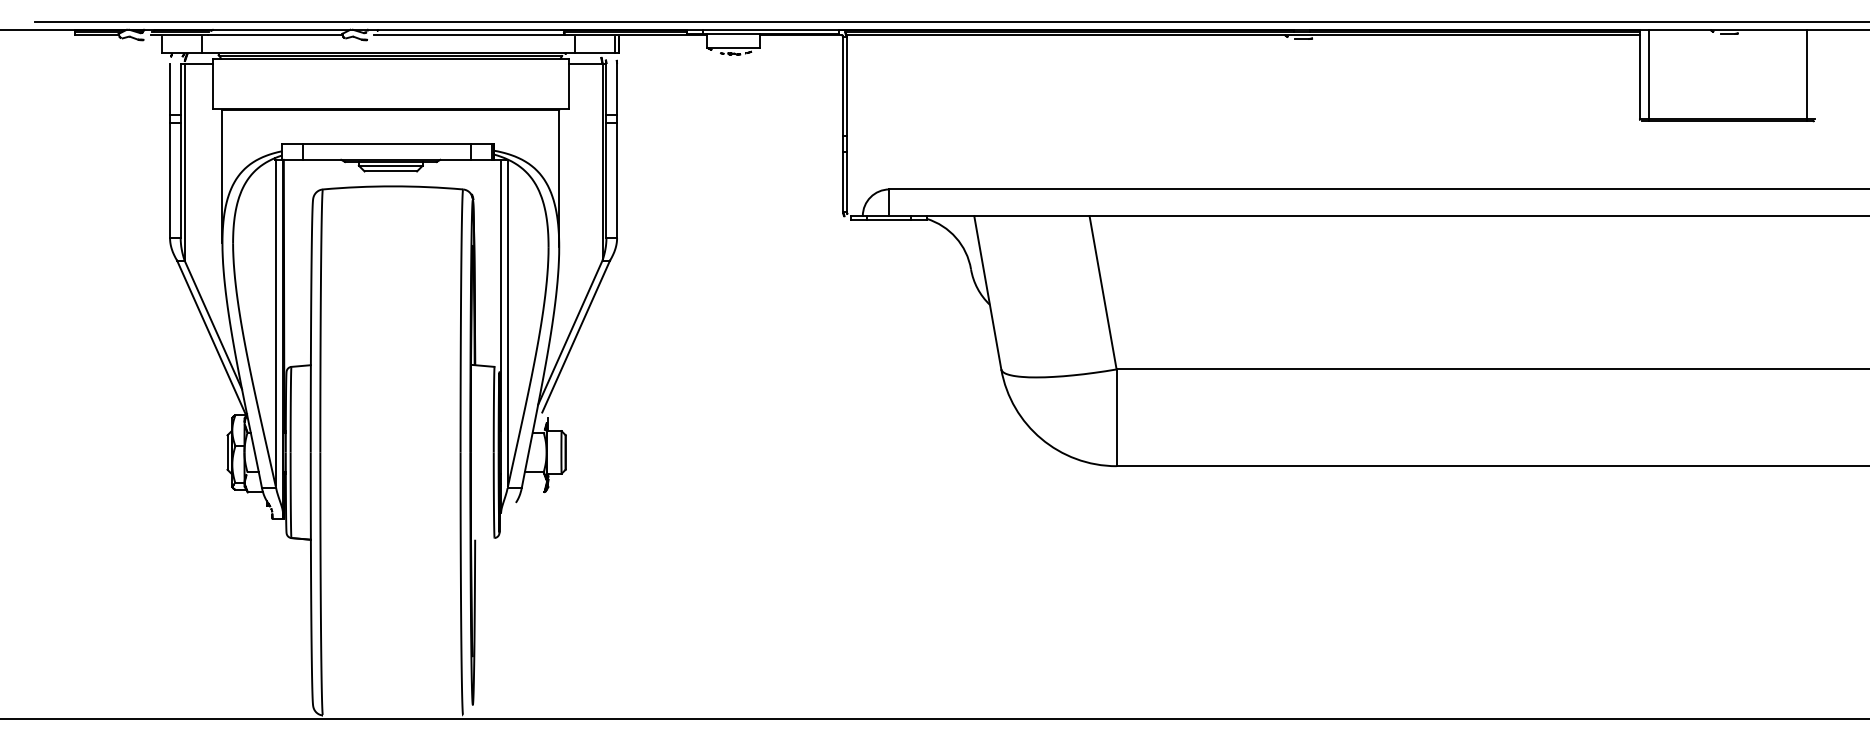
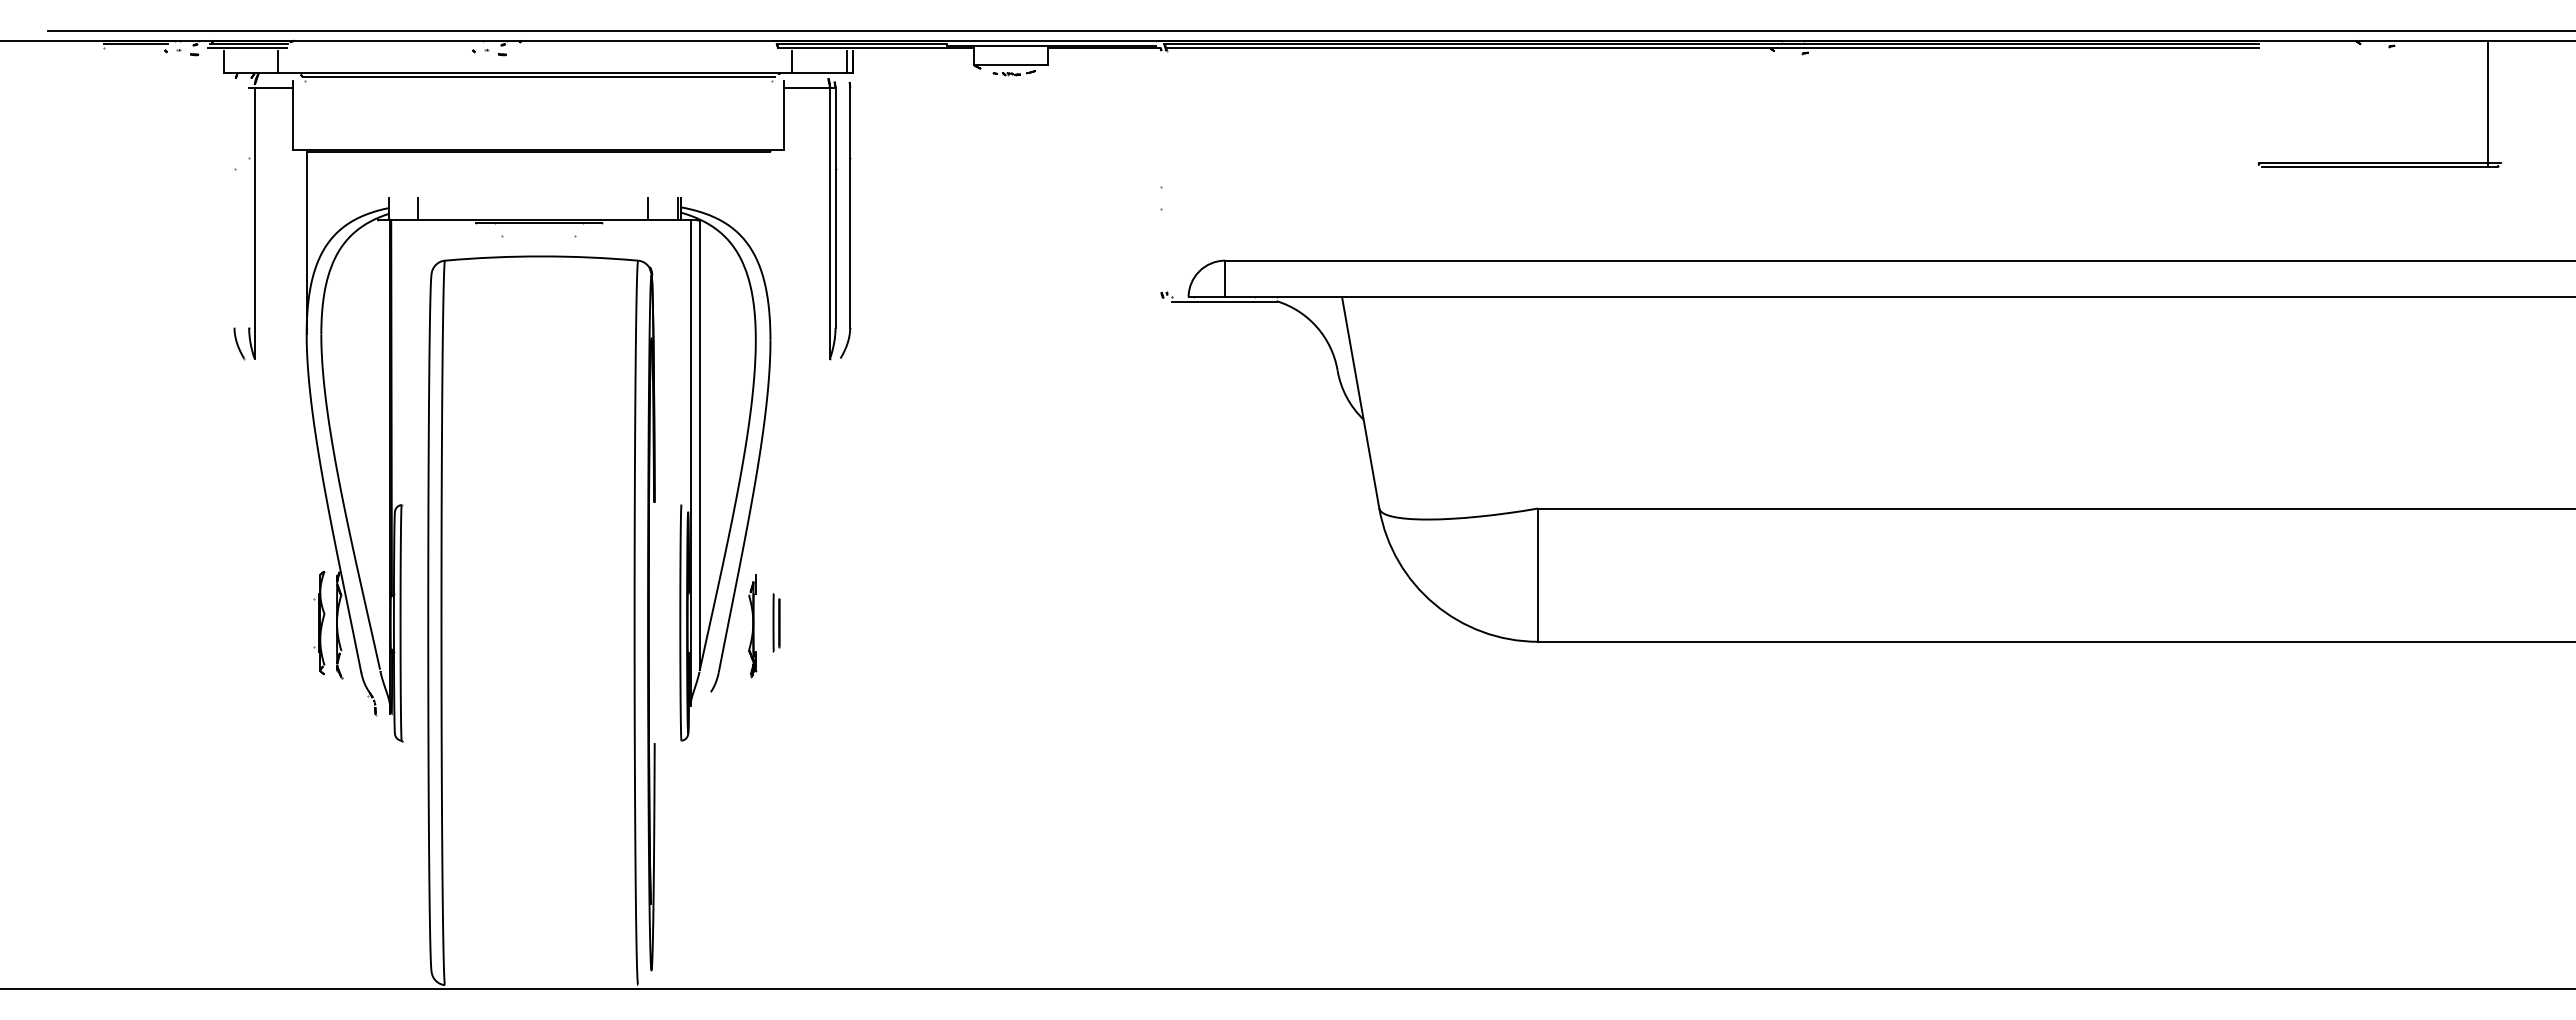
line: (96, 34) -> (133, 47), removed
line: (275, 35) -> (379, 48), removed
line: (469, 35) -> (646, 48), removed
line: (390, 58) -> (538, 80), removed
line: (1639, 73) -> (2258, 101), removed
line: (1648, 75) -> (2270, 103), removed
line: (843, 124) -> (1161, 171), removed
line: (846, 124) -> (1166, 171), removed
line: (387, 143) -> (534, 197), removed
line: (170, 150) -> (234, 207), removed
line: (180, 150) -> (249, 207), removed
line: (390, 166) -> (538, 228), removed
line: (390, 171) -> (538, 235), removed
line: (559, 178) -> (770, 245), removed
line: (1103, 292) -> (1519, 402), removed
line: (276, 322) -> (380, 444), removed
line: (212, 324) -> (293, 446), removed
line: (570, 332) -> (785, 457), removed
line: (575, 336) -> (793, 462), removed
line: (211, 337) -> (291, 464), removed
line: (227, 452) -> (313, 622), removed

